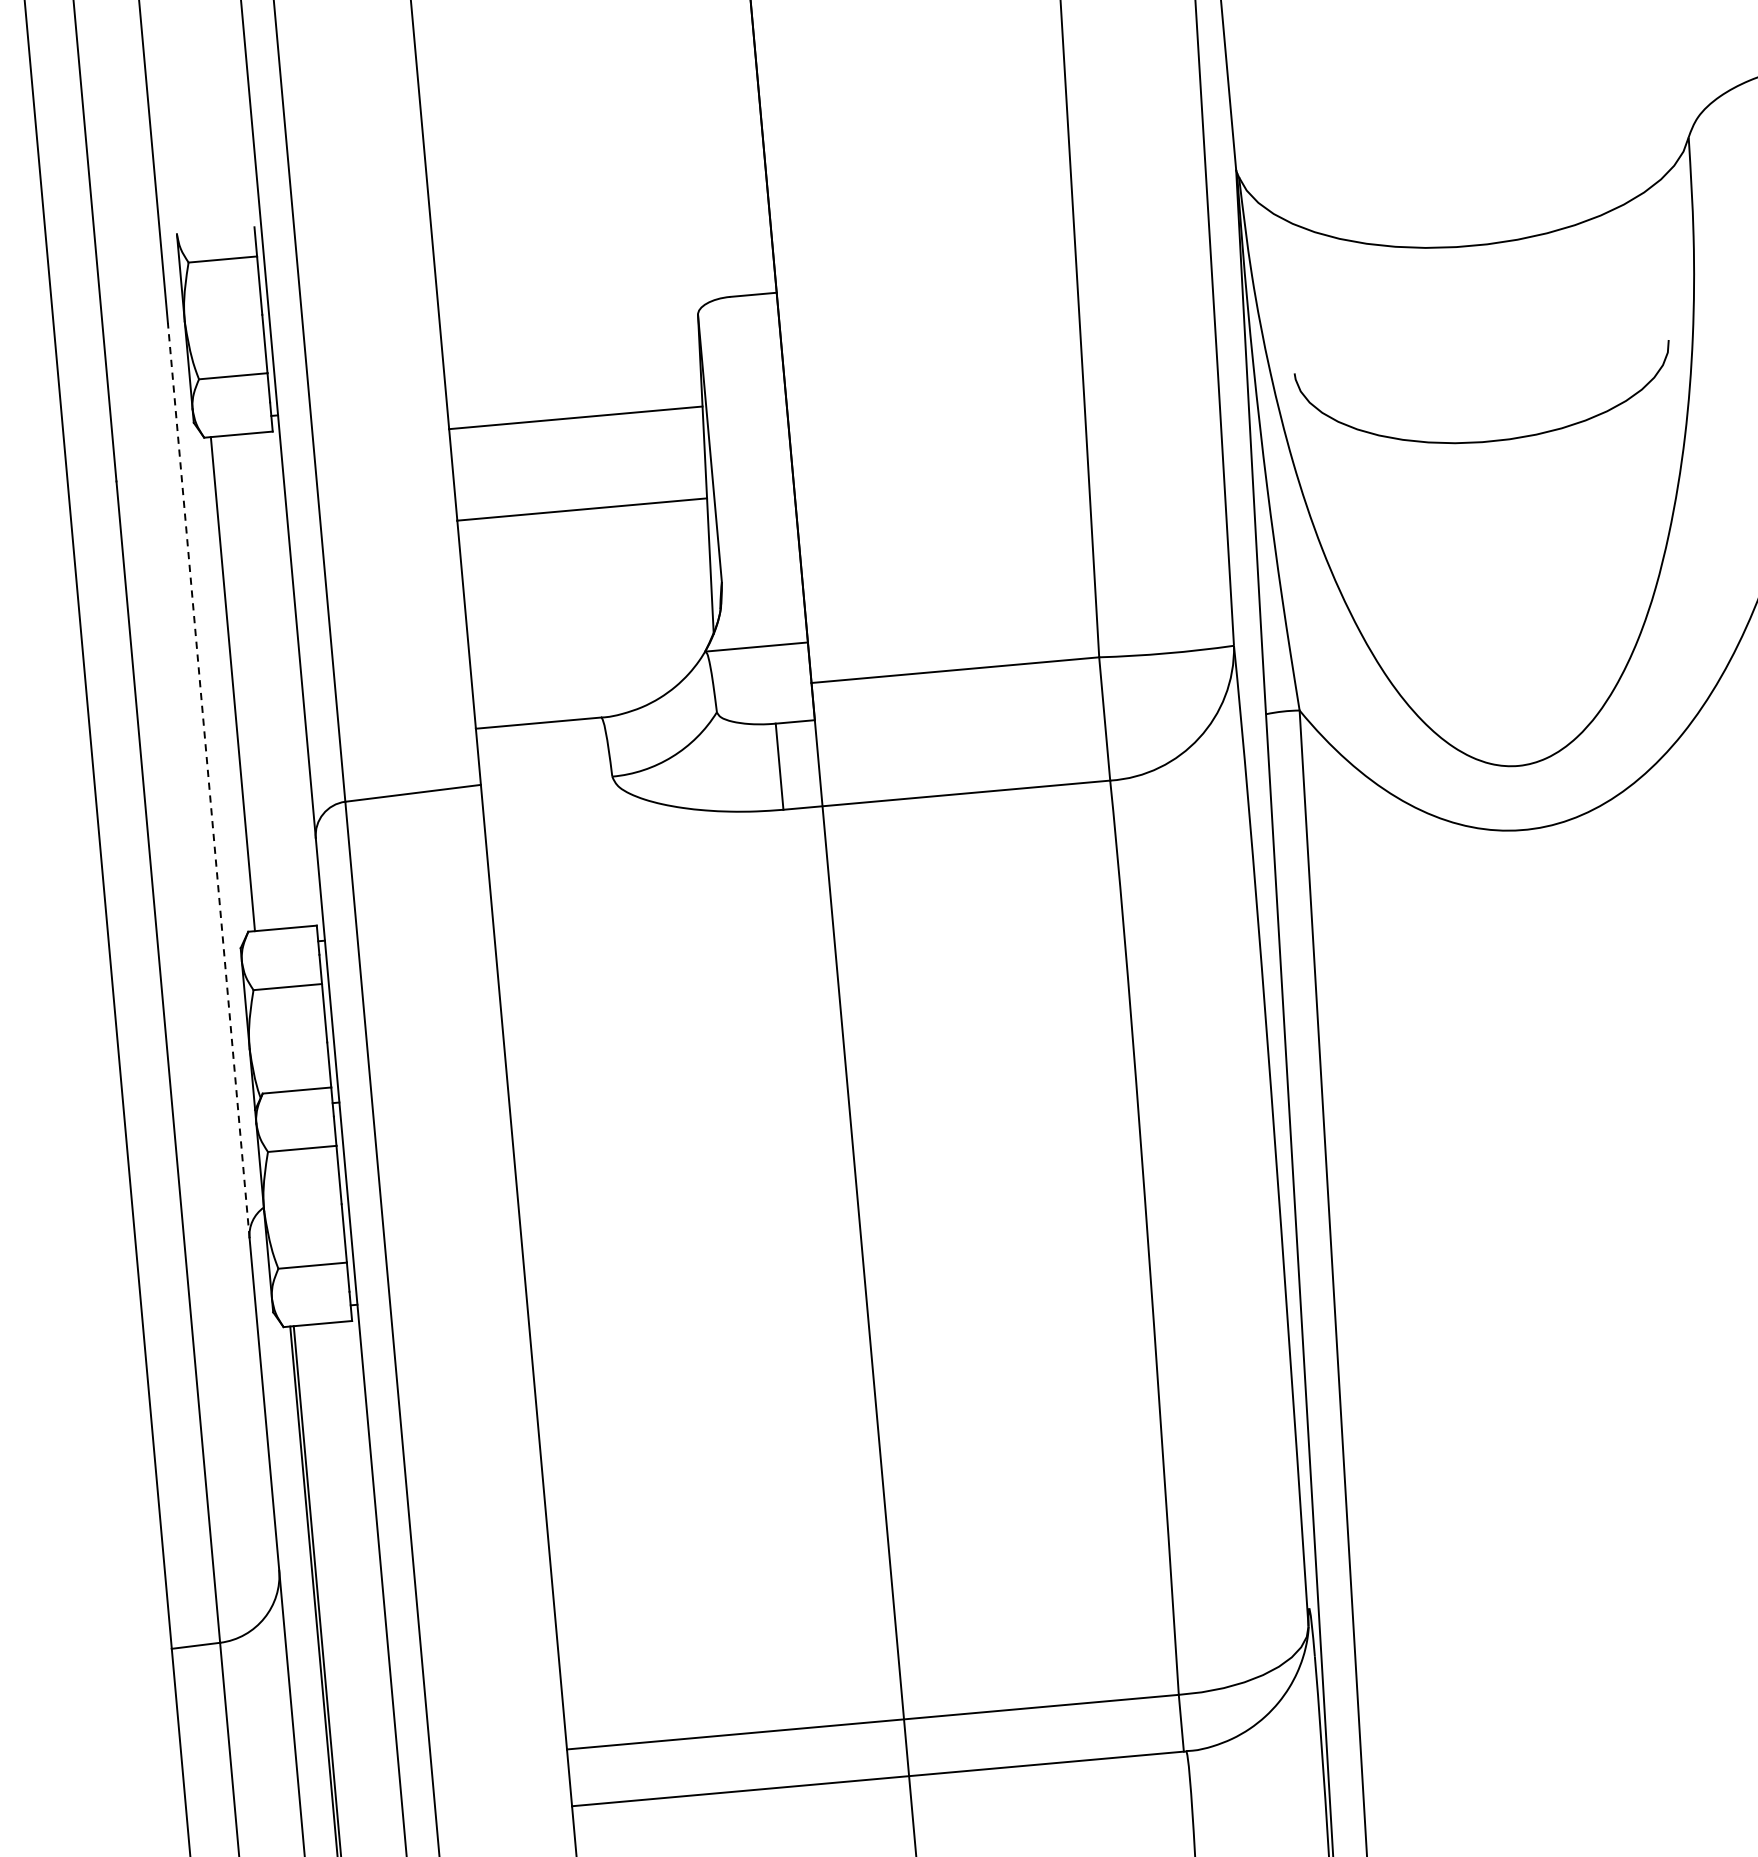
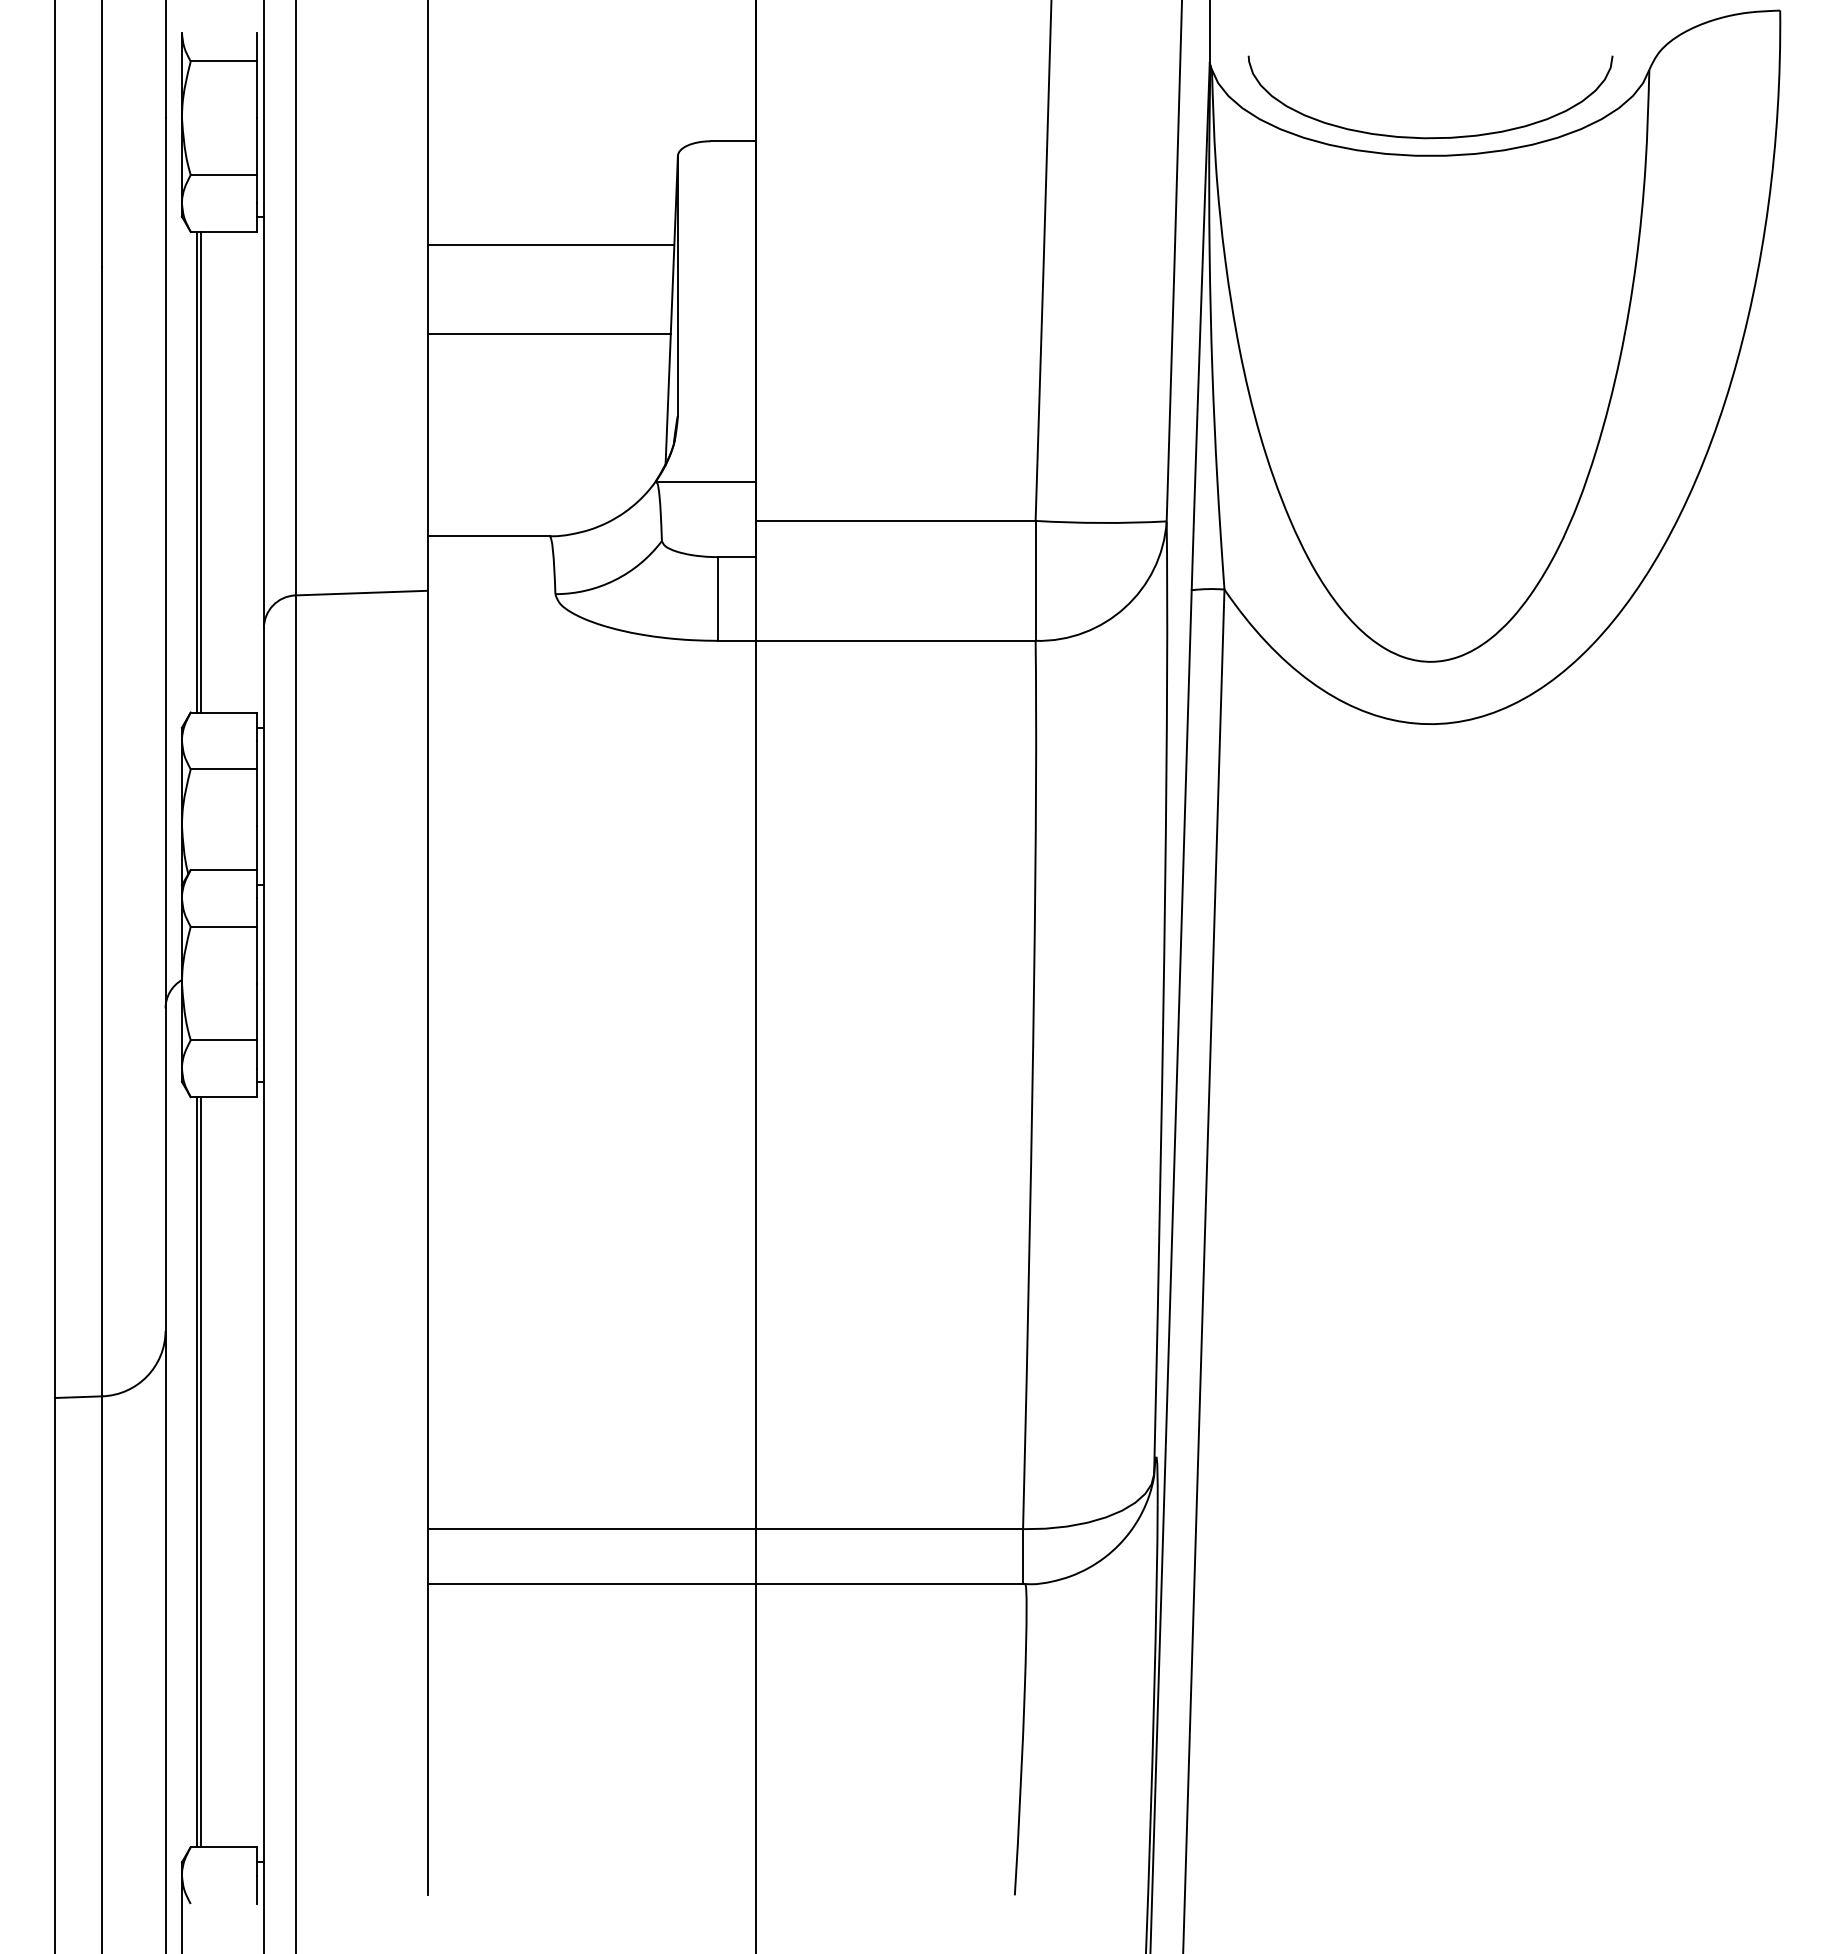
curve: (1489, 440) -> (1430, 137), moved
line: (236, 683) -> (200, 471), added
line: (208, 779) -> (165, 562), dashed -> solid

